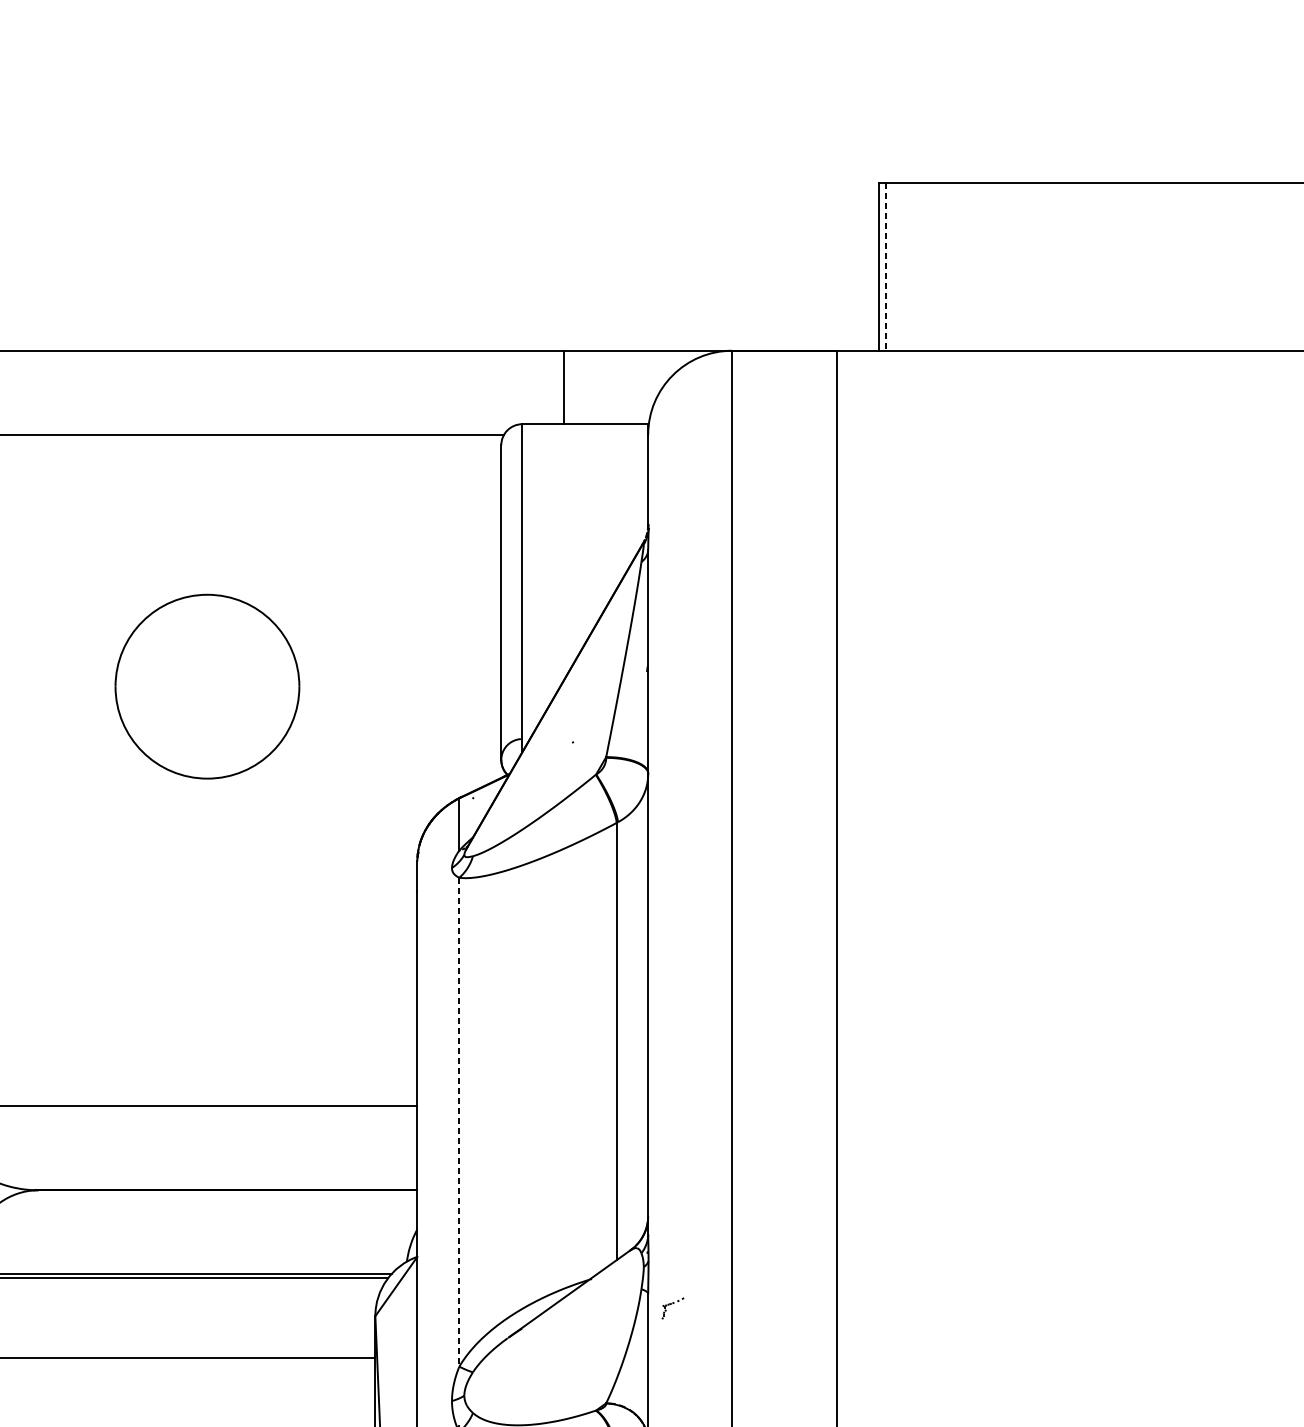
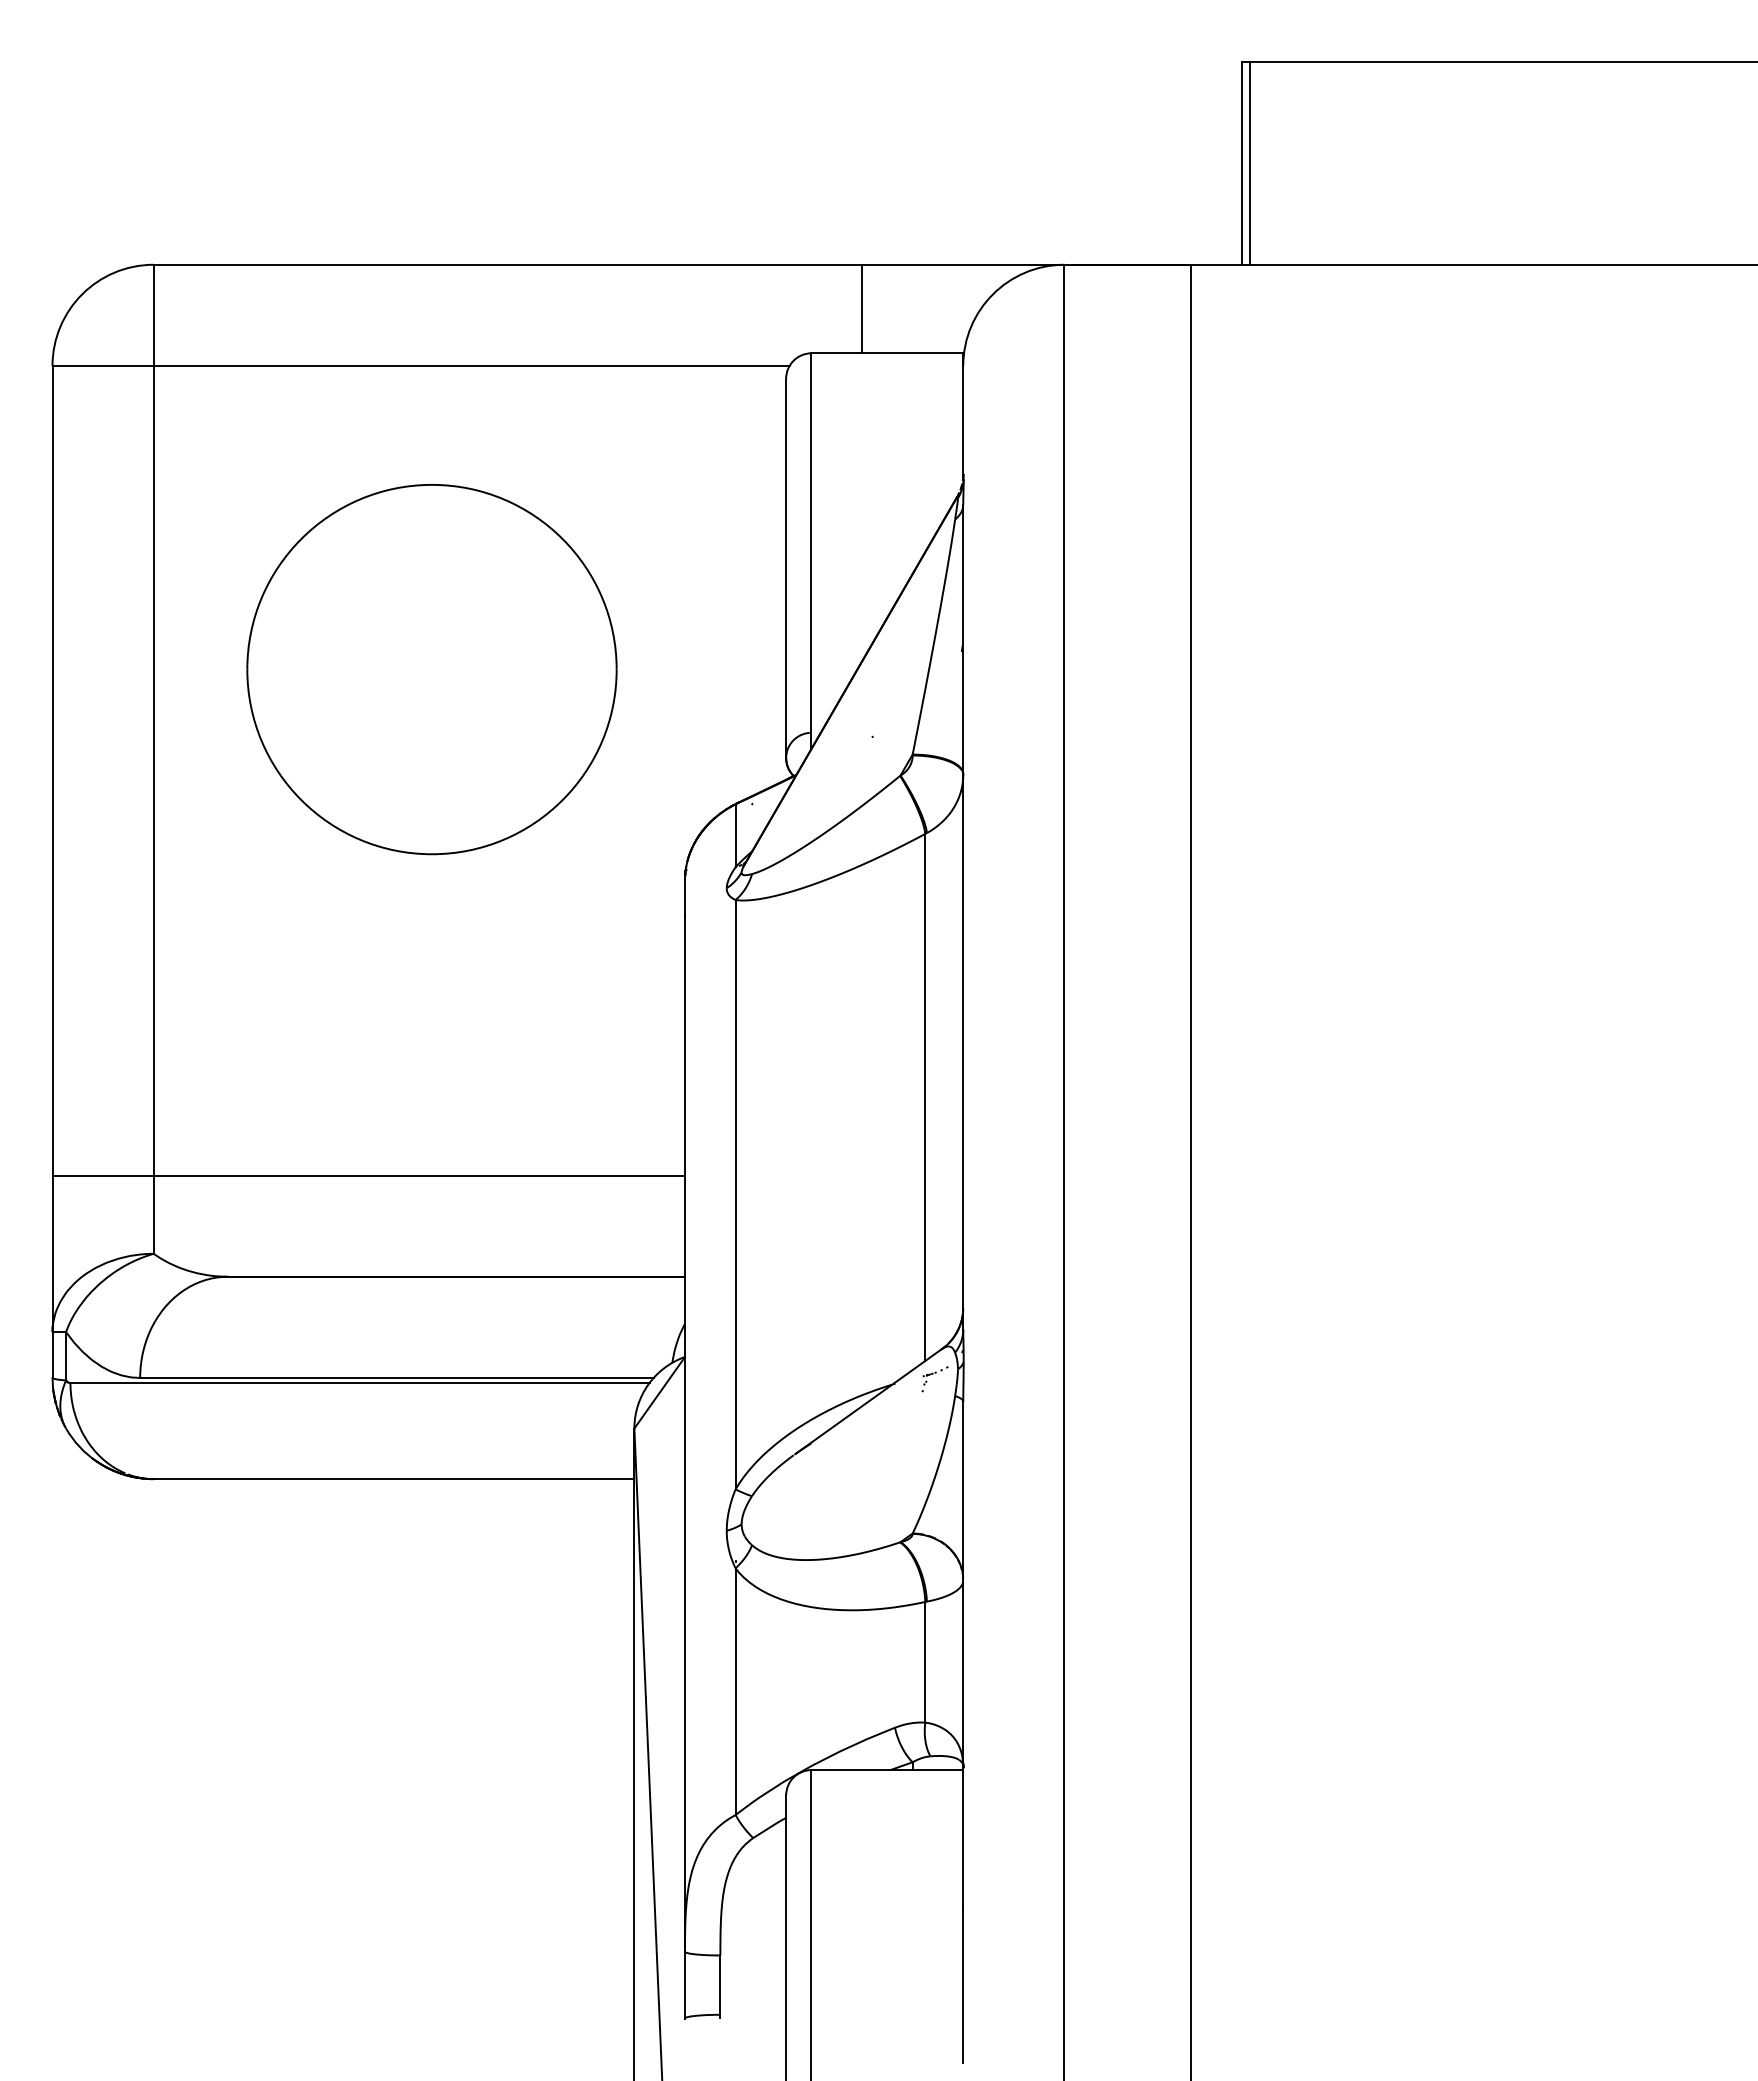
line: (885, 267) -> (1249, 164), dashed -> solid
part: (207, 686) -> (431, 669), size x1.67
line: (459, 1122) -> (735, 1194), dashed -> solid
part: (672, 1308) -> (934, 1379), moved

